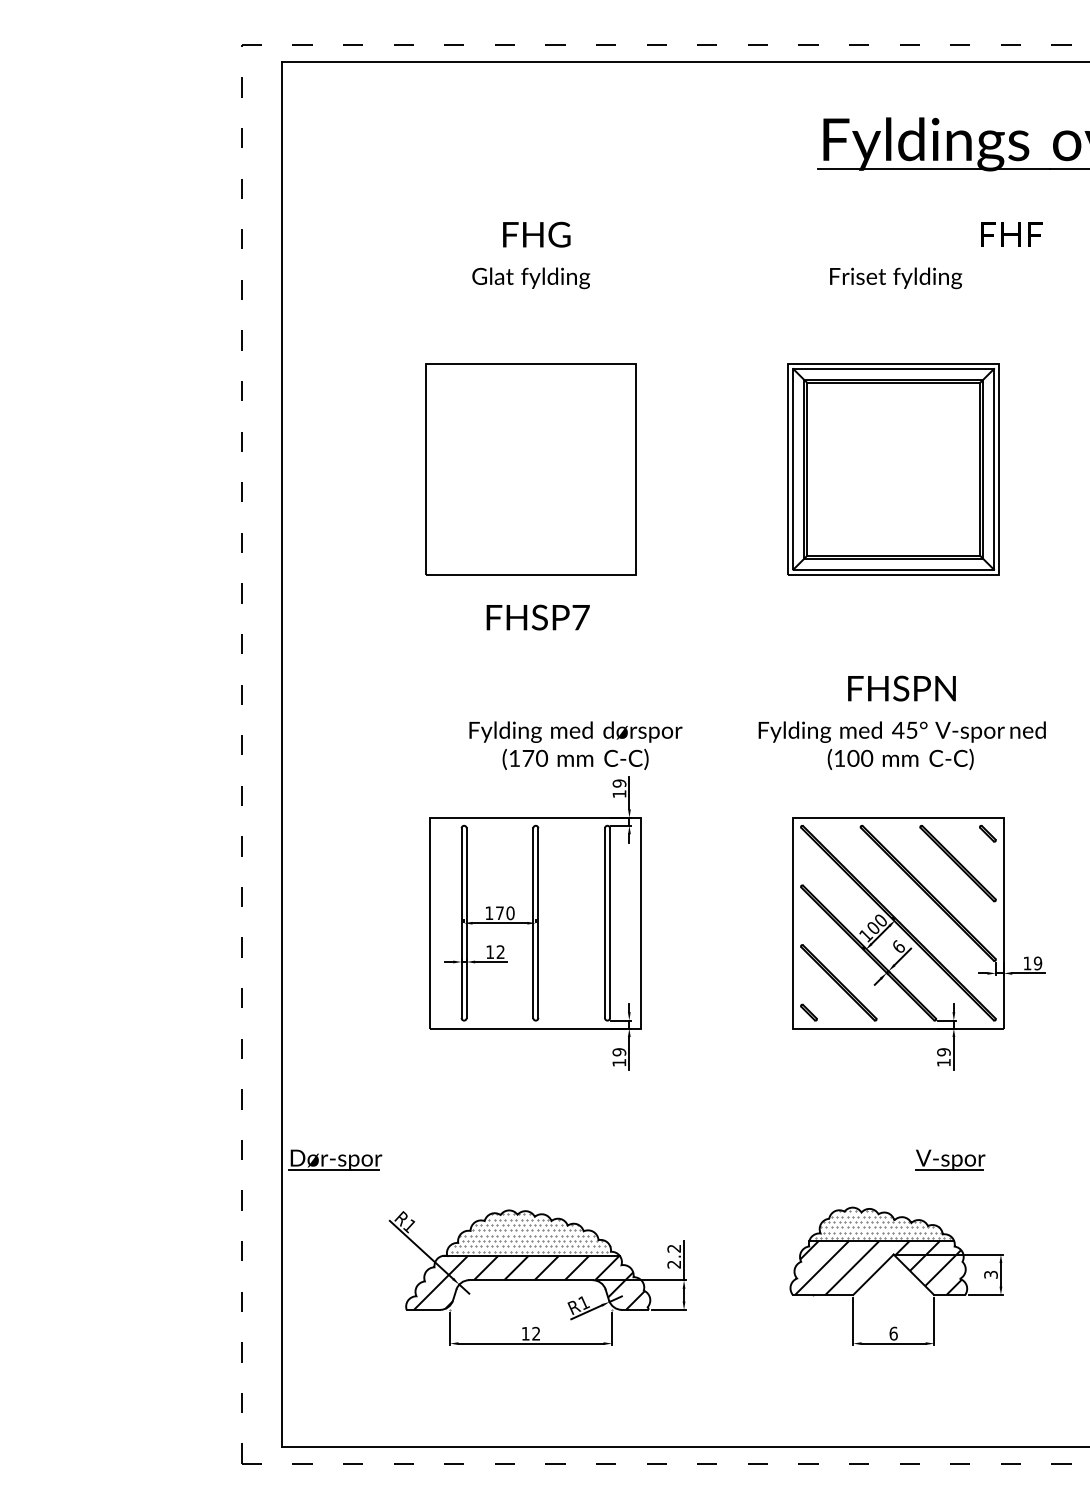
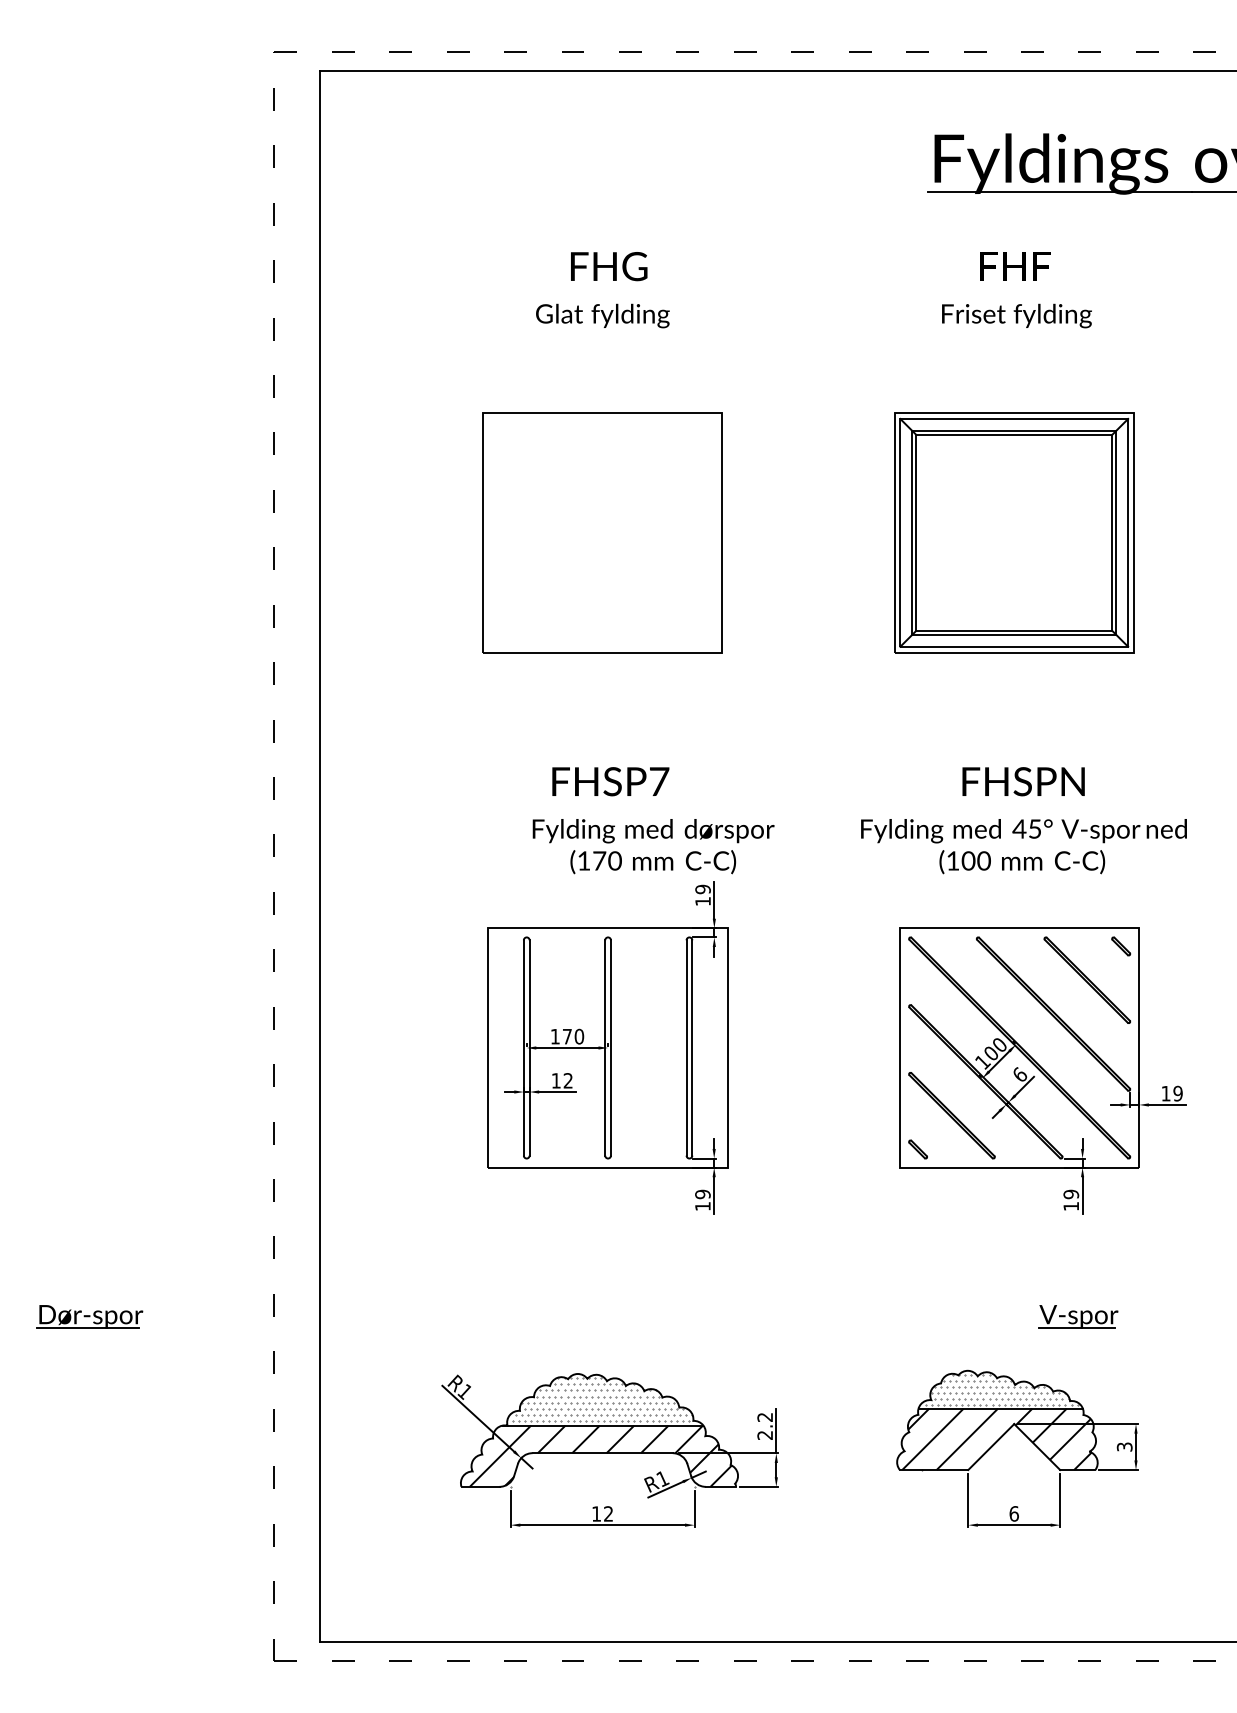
text: (1011, 234) -> (1015, 266), moved
text: (537, 617) -> (609, 781), moved
part: (335, 1159) -> (90, 1316), moved

